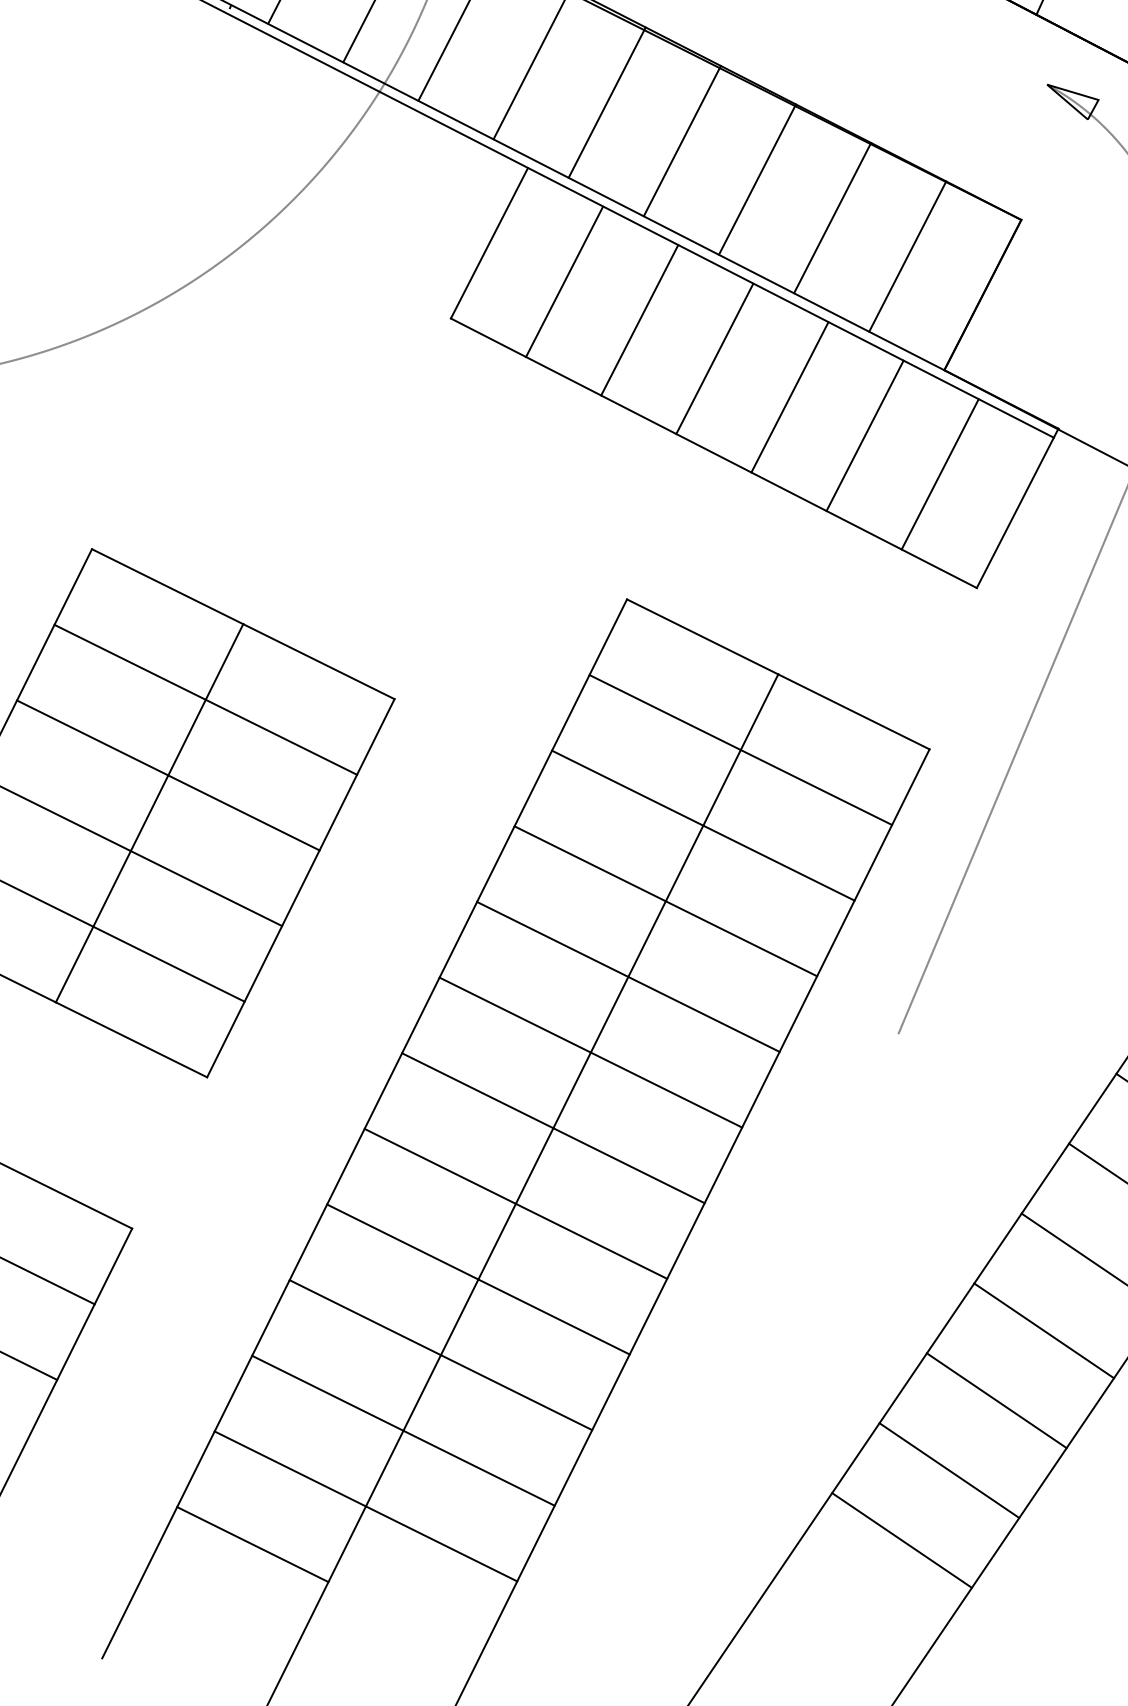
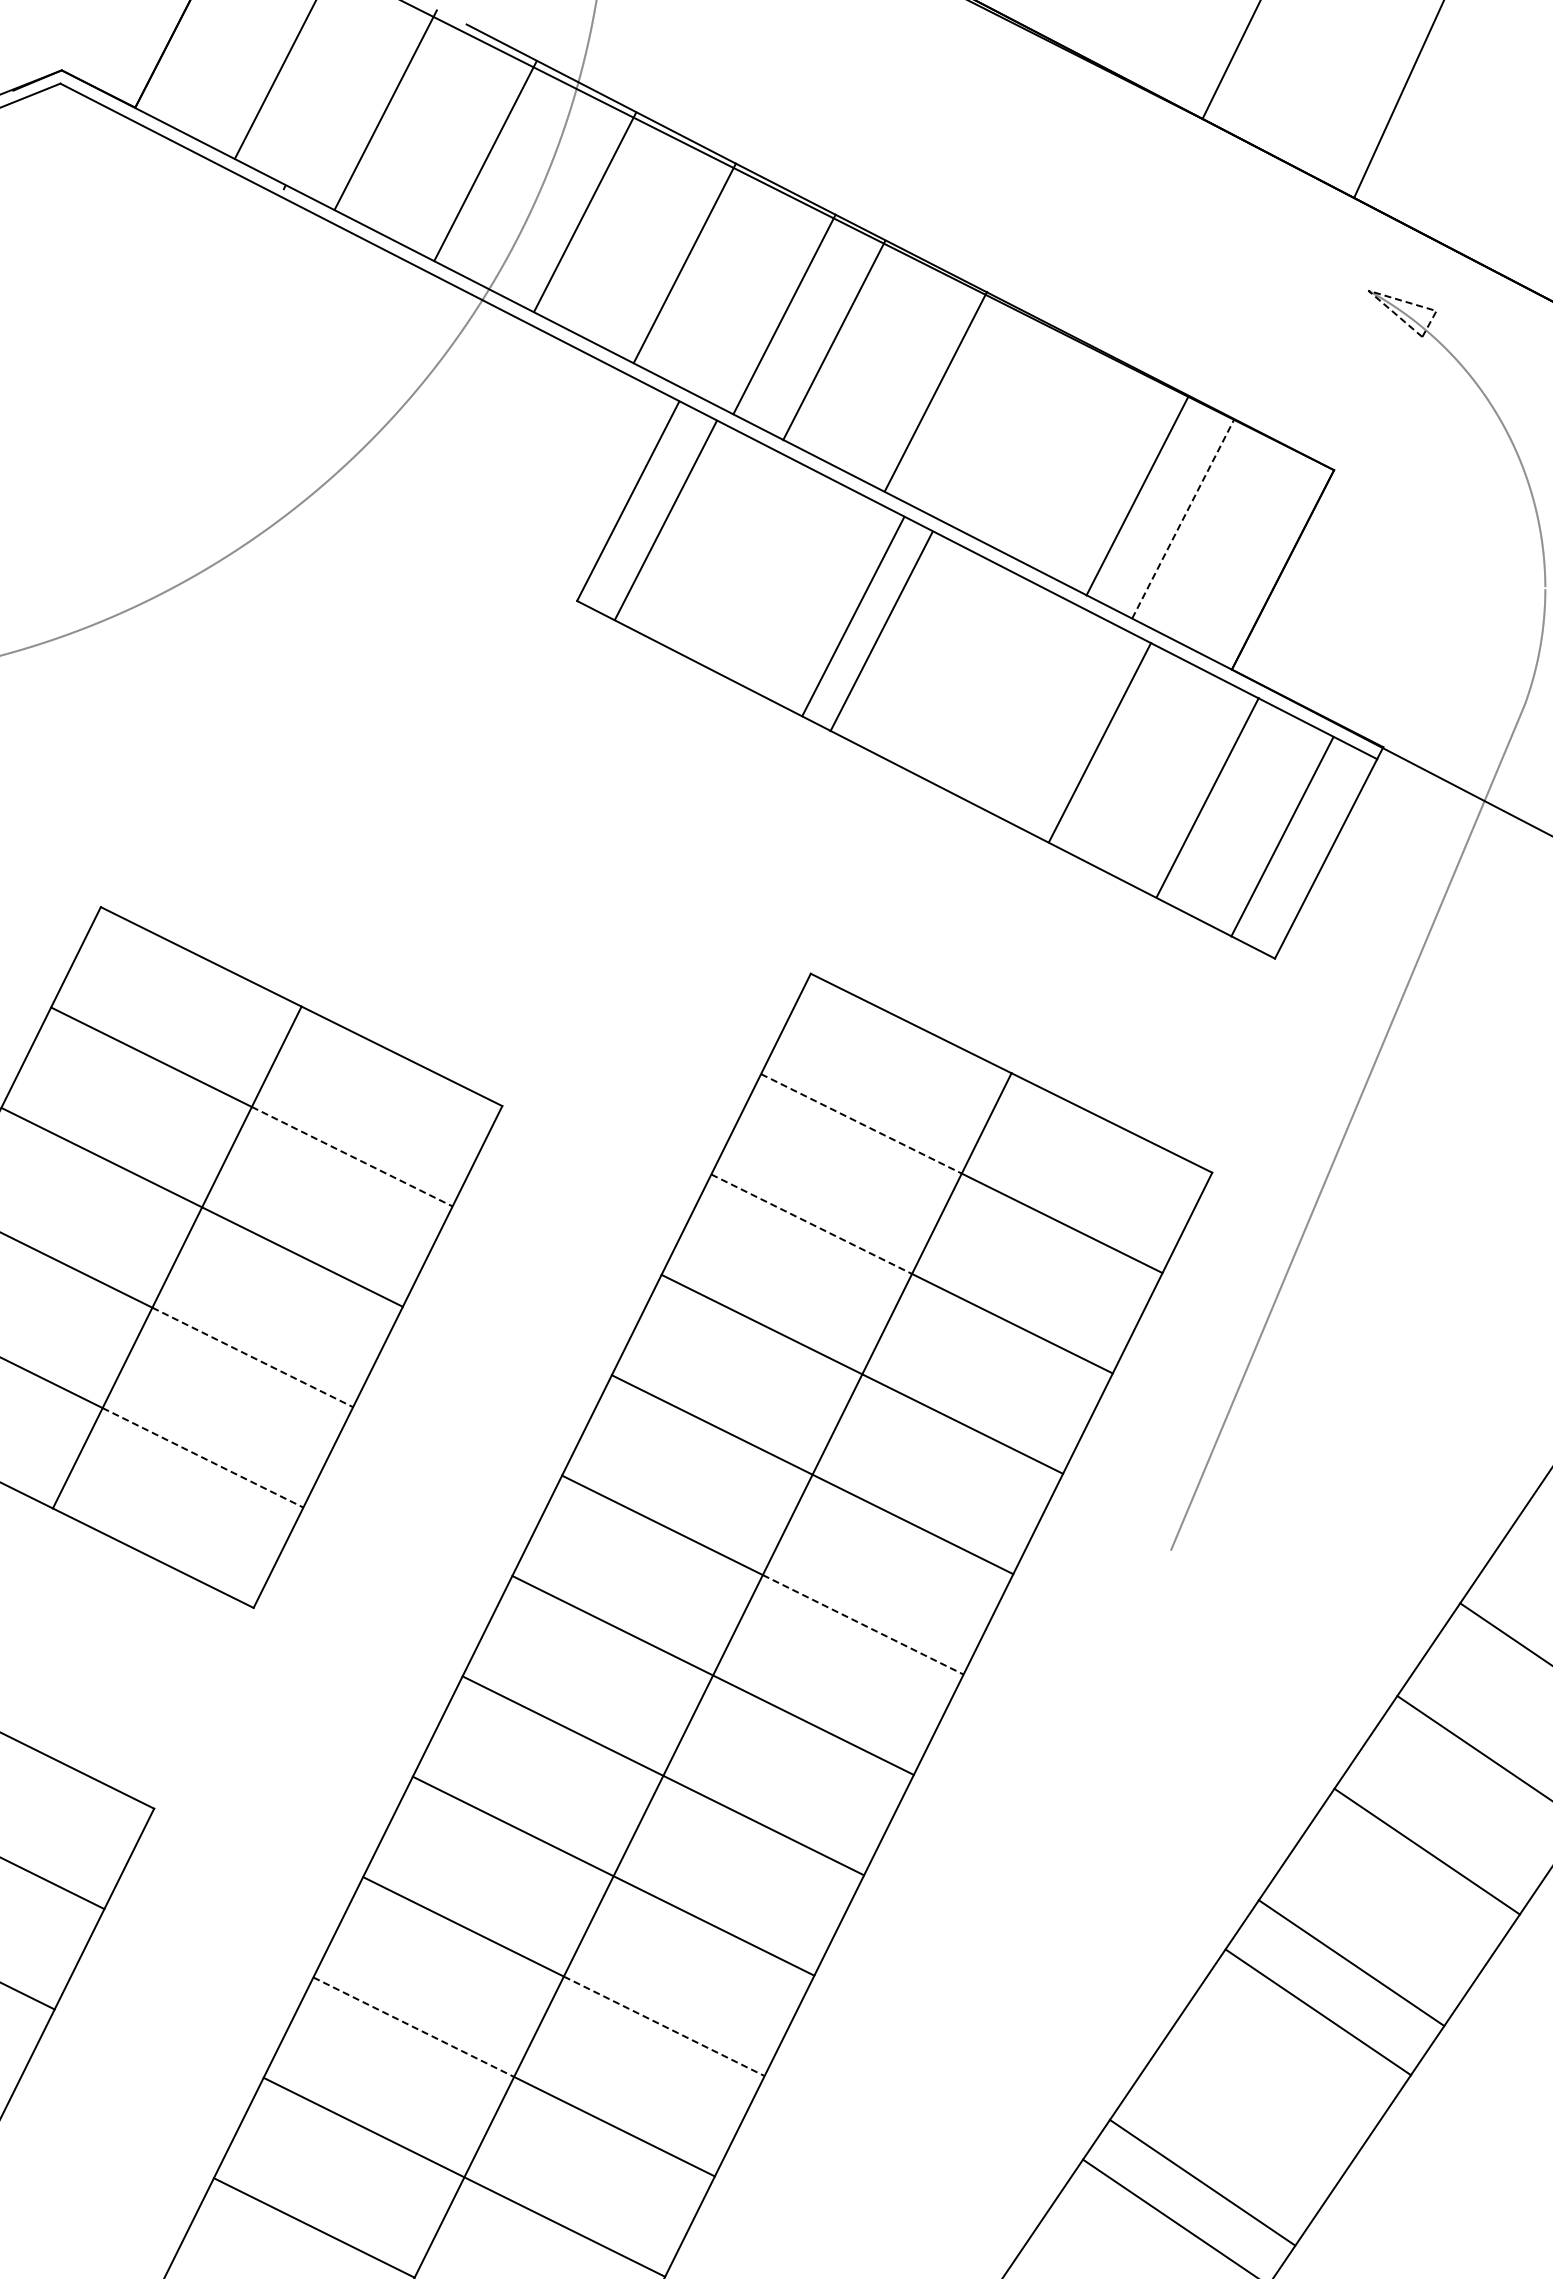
line: (1057, 87) -> (1382, 294), solid -> dashed
line: (682, 141) -> (834, 340), moved
line: (757, 179) -> (935, 391), moved
line: (832, 217) -> (1137, 495), moved
line: (907, 256) -> (1183, 518), solid -> dashed
line: (564, 281) -> (665, 520), moved
line: (639, 320) -> (881, 631), moved
line: (714, 358) -> (853, 616), moved
line: (789, 397) -> (1099, 742), moved
line: (864, 435) -> (1207, 797), moved
line: (940, 474) -> (1282, 836), moved
line: (665, 713) -> (861, 1124), solid -> dashed
line: (281, 737) -> (352, 1156), solid -> dashed
line: (628, 788) -> (812, 1224), solid -> dashed
line: (207, 888) -> (253, 1357), solid -> dashed
line: (169, 964) -> (203, 1458), solid -> dashed
line: (666, 1090) -> (863, 1625), solid -> dashed
line: (1044, 1330) -> (1318, 2012), moved
line: (516, 1392) -> (664, 2026), solid -> dashed
line: (328, 1393) -> (414, 2027), solid -> dashed
line: (996, 1400) -> (1351, 1962), moved
line: (949, 1470) -> (1202, 2182), moved

